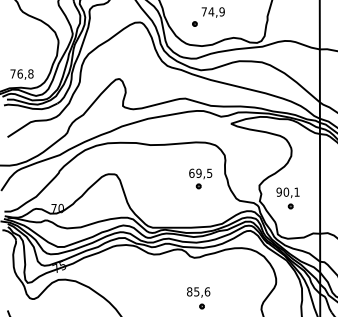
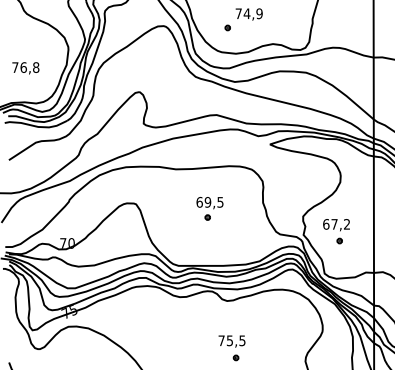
text: (21, 74) -> (25, 68), moved
part: (200, 178) -> (209, 208), moved
text: (287, 191) -> (335, 223), 90,1 -> 67,2
text: (198, 291) -> (231, 340), 85,6 -> 75,5

